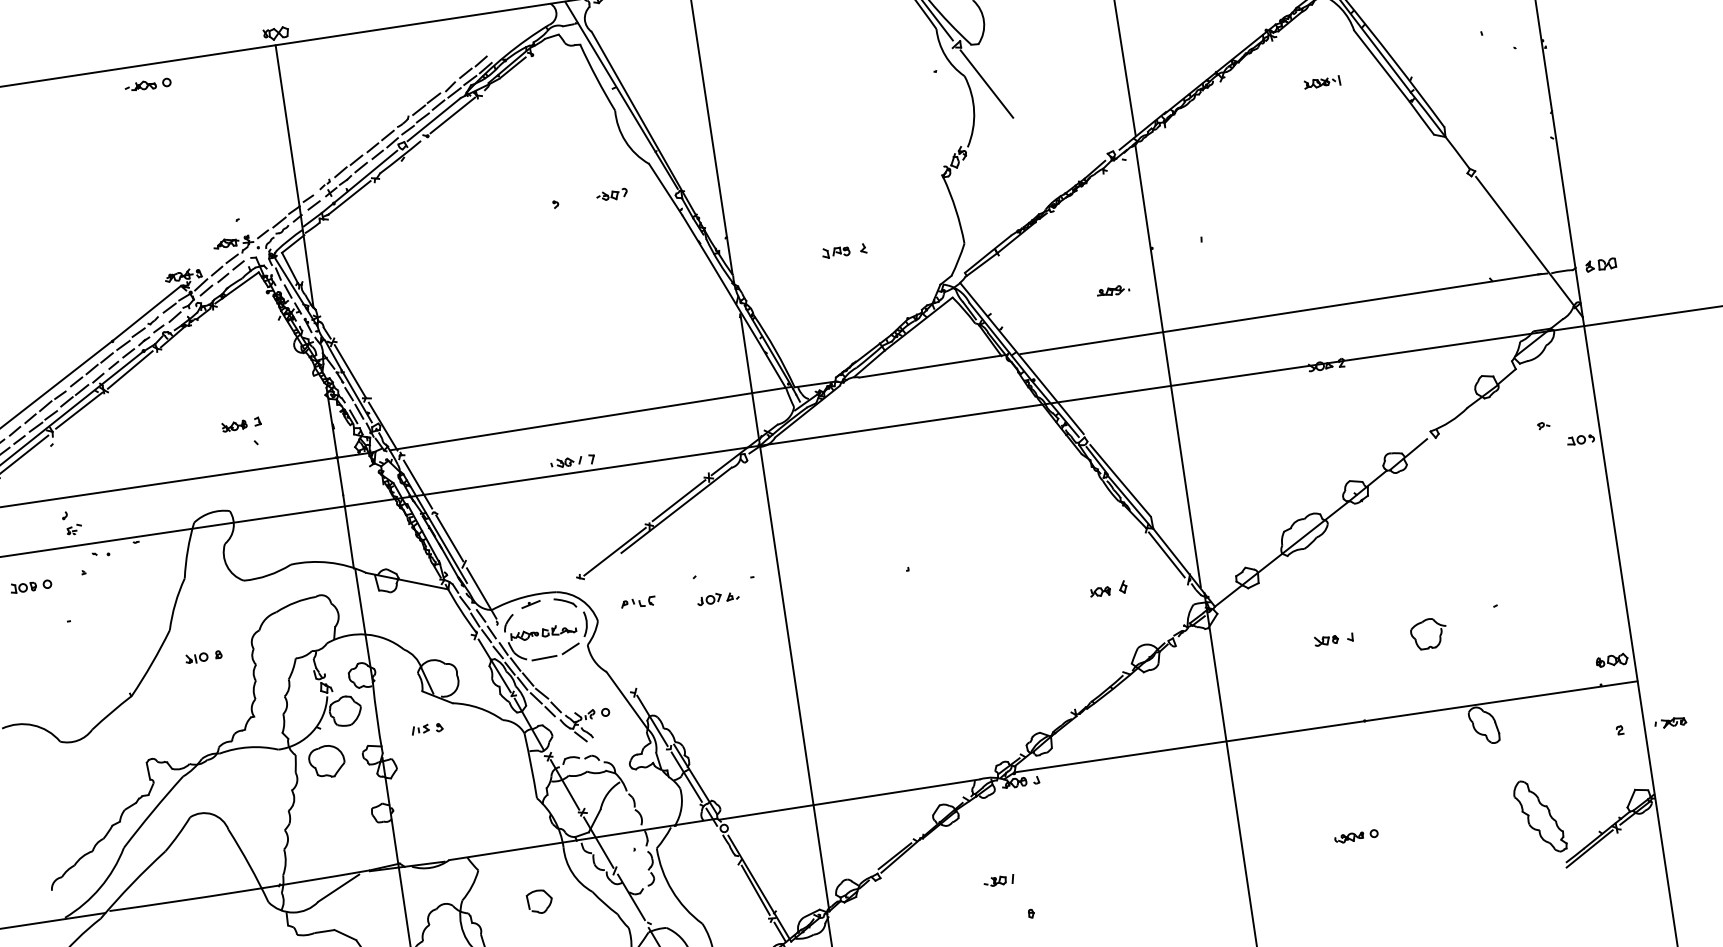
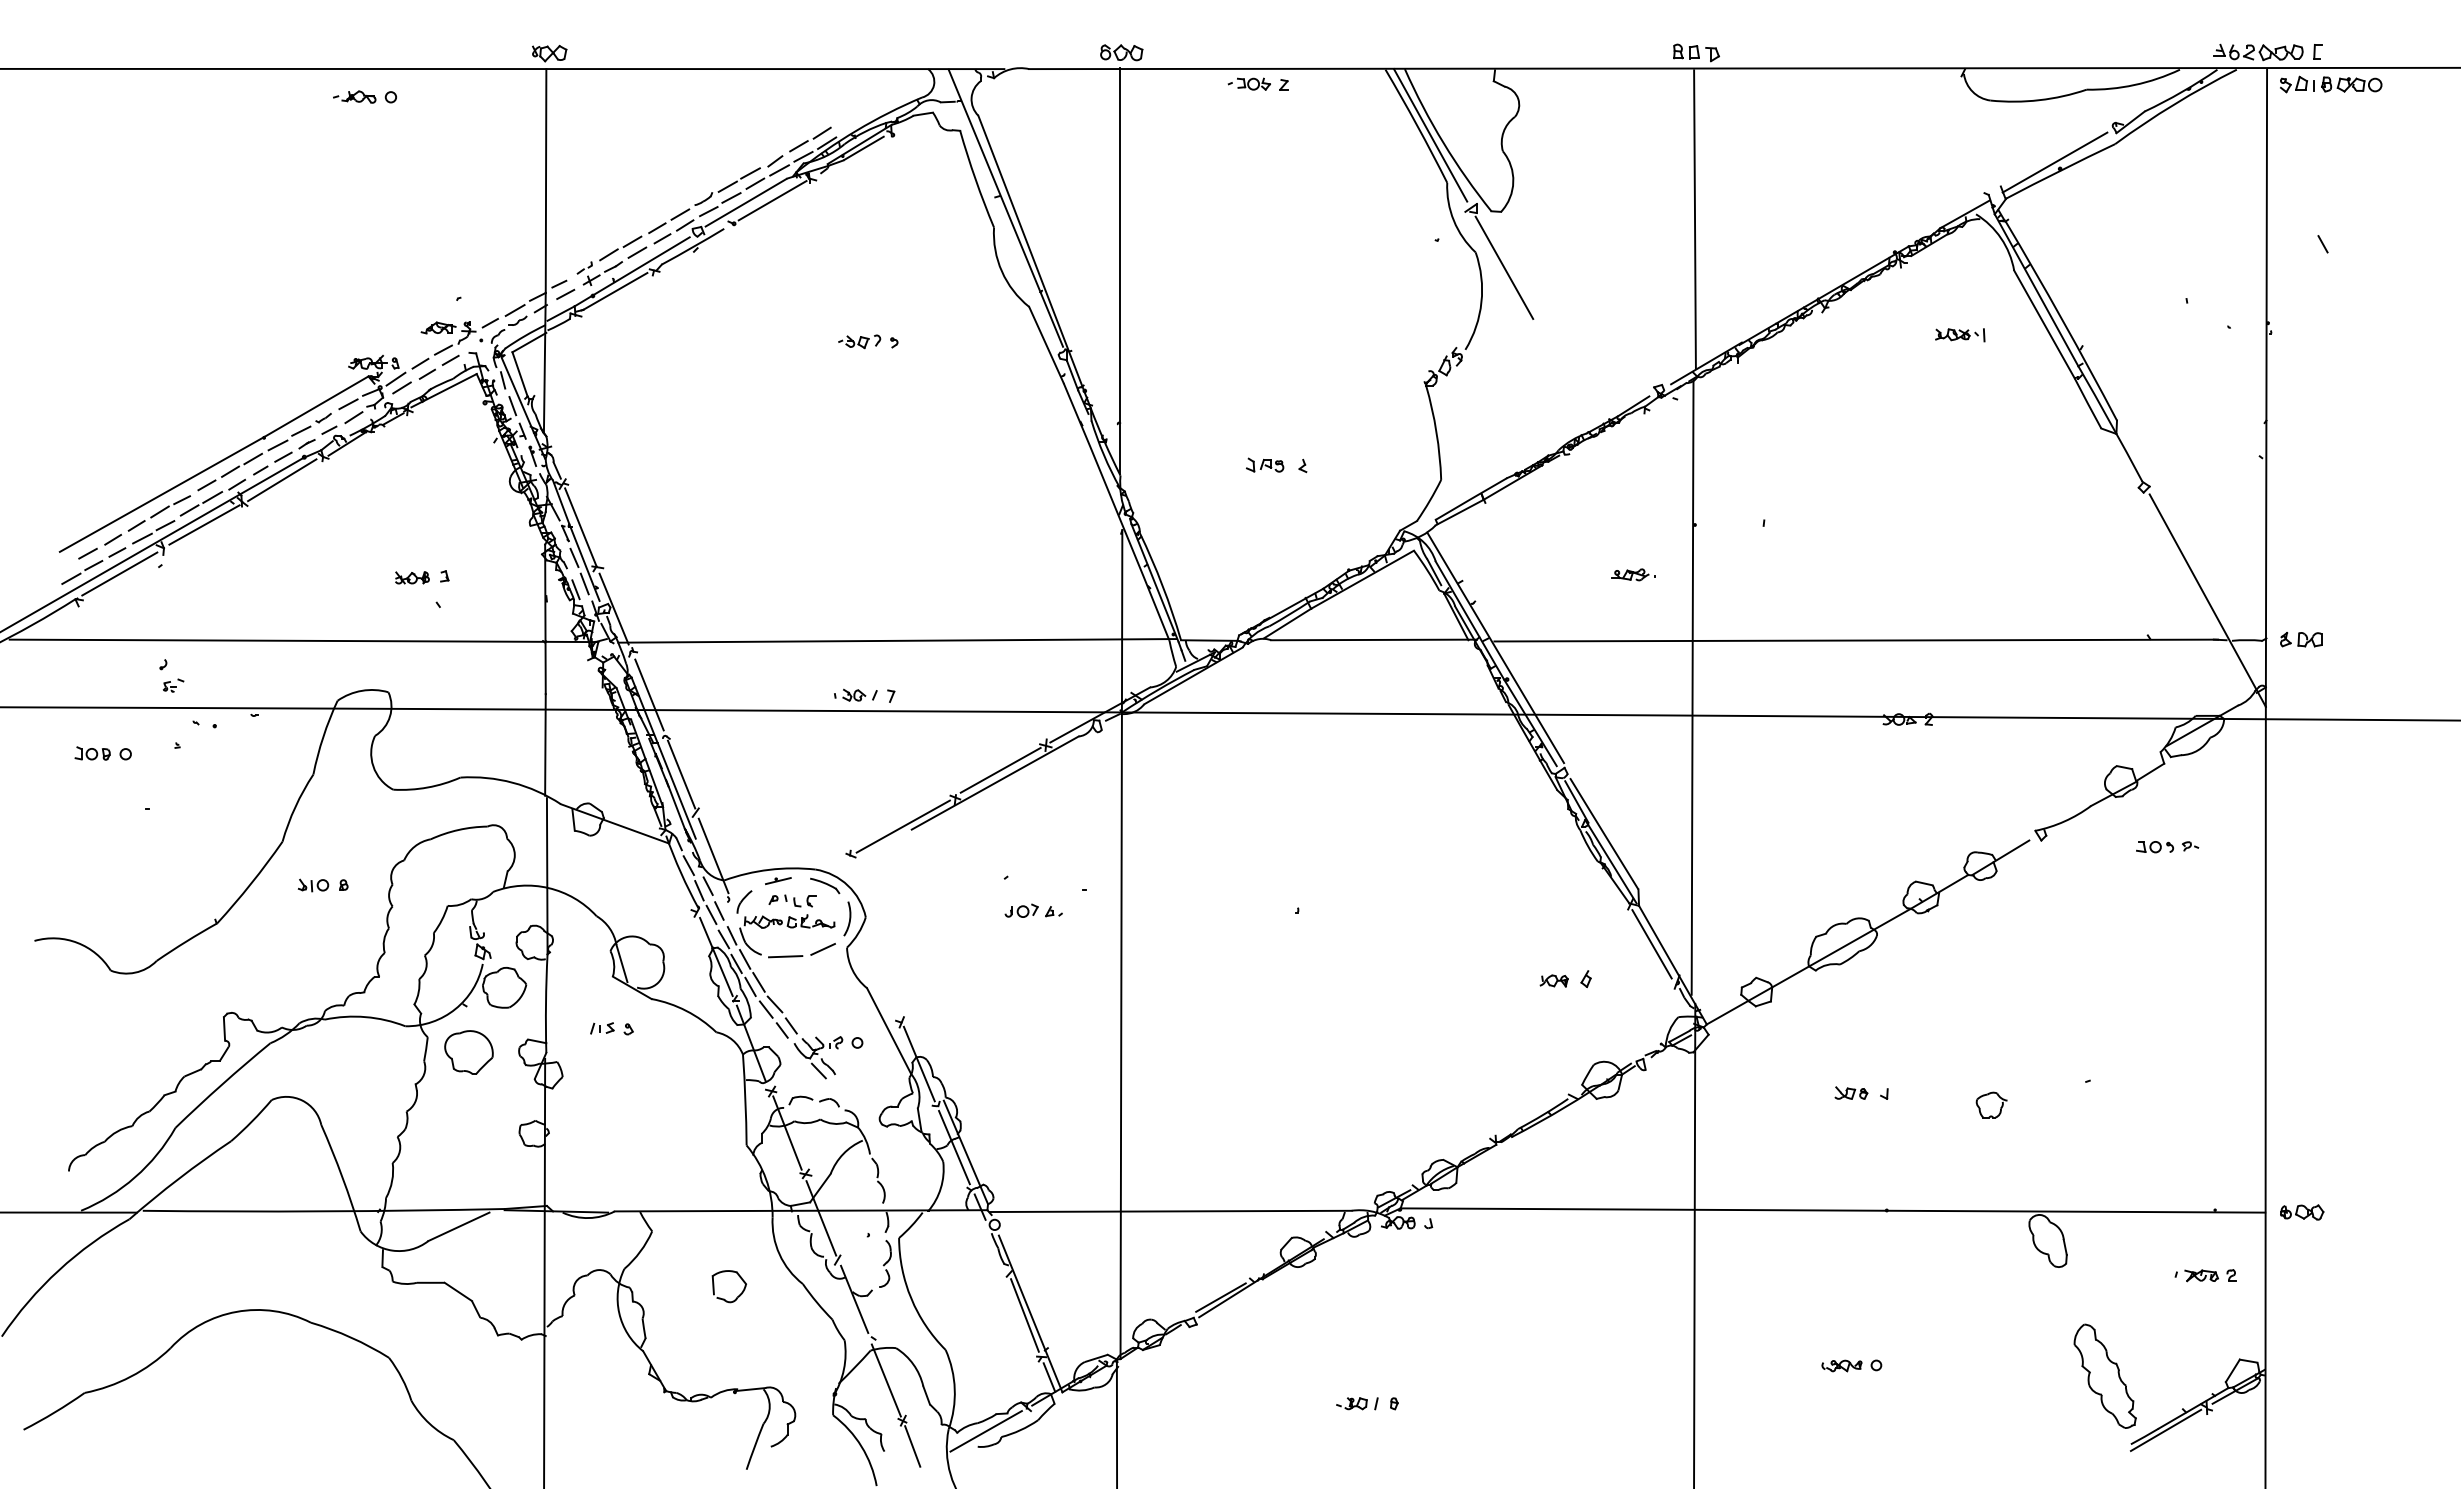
part: (612, 195) -> (859, 341), moved
part: (1581, 440) -> (2155, 847), moved
part: (638, 602) -> (792, 900), moved
part: (1428, 633) -> (1991, 1104), size x0.62
part: (1612, 660) -> (2302, 1212), moved
part: (1670, 722) -> (2196, 1275), moved
part: (999, 880) -> (1357, 1403), moved

